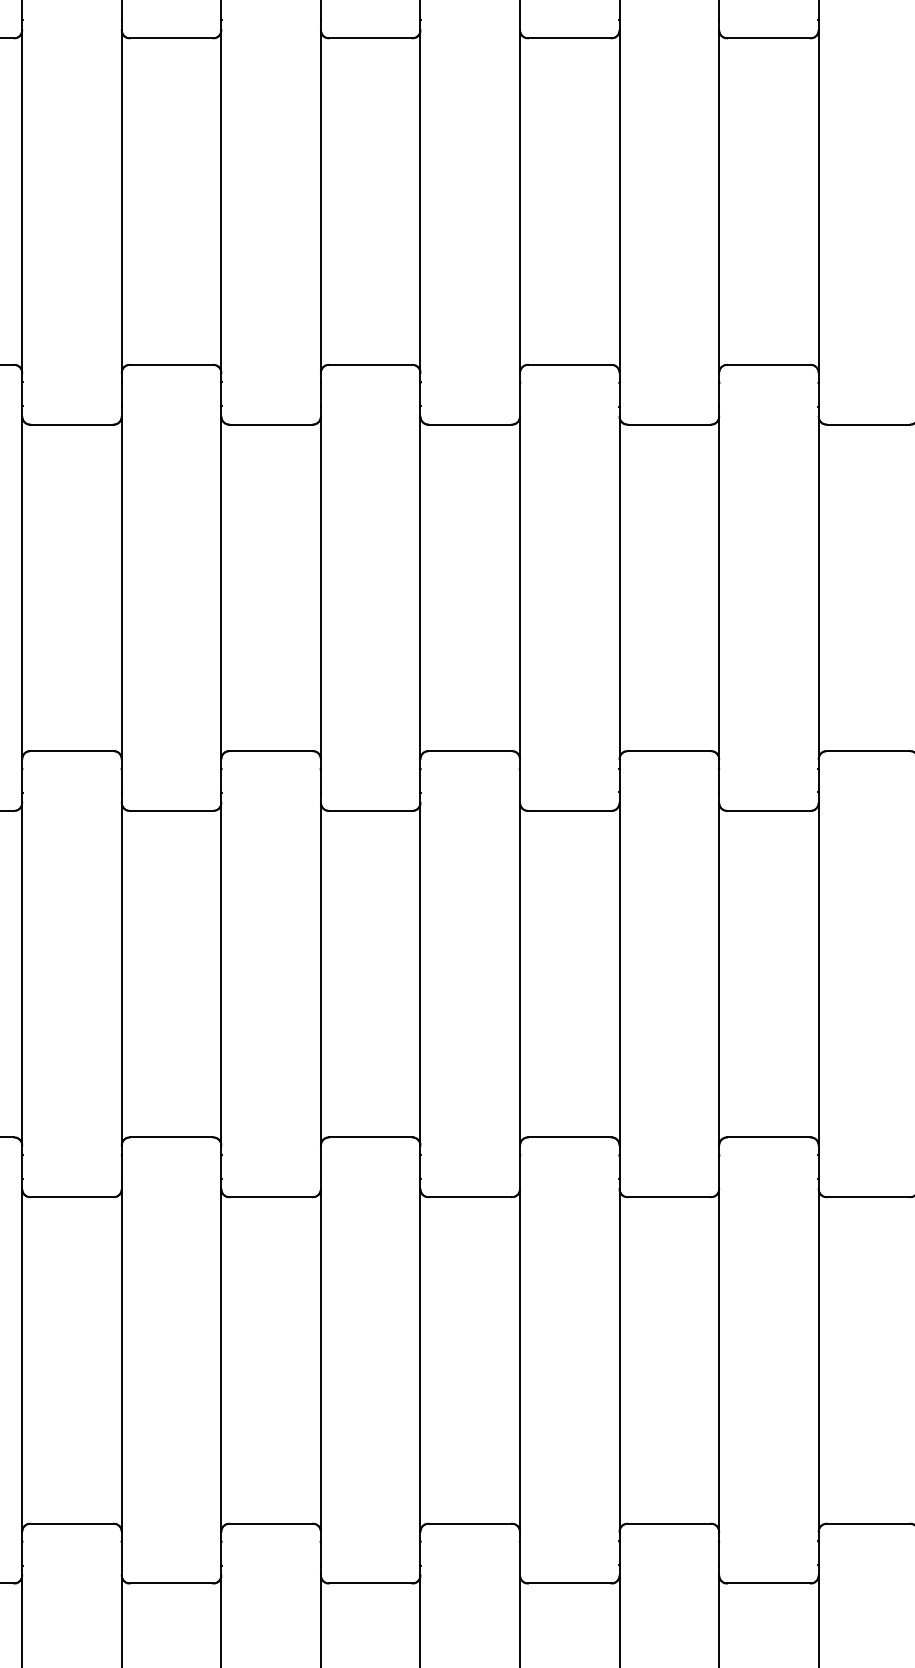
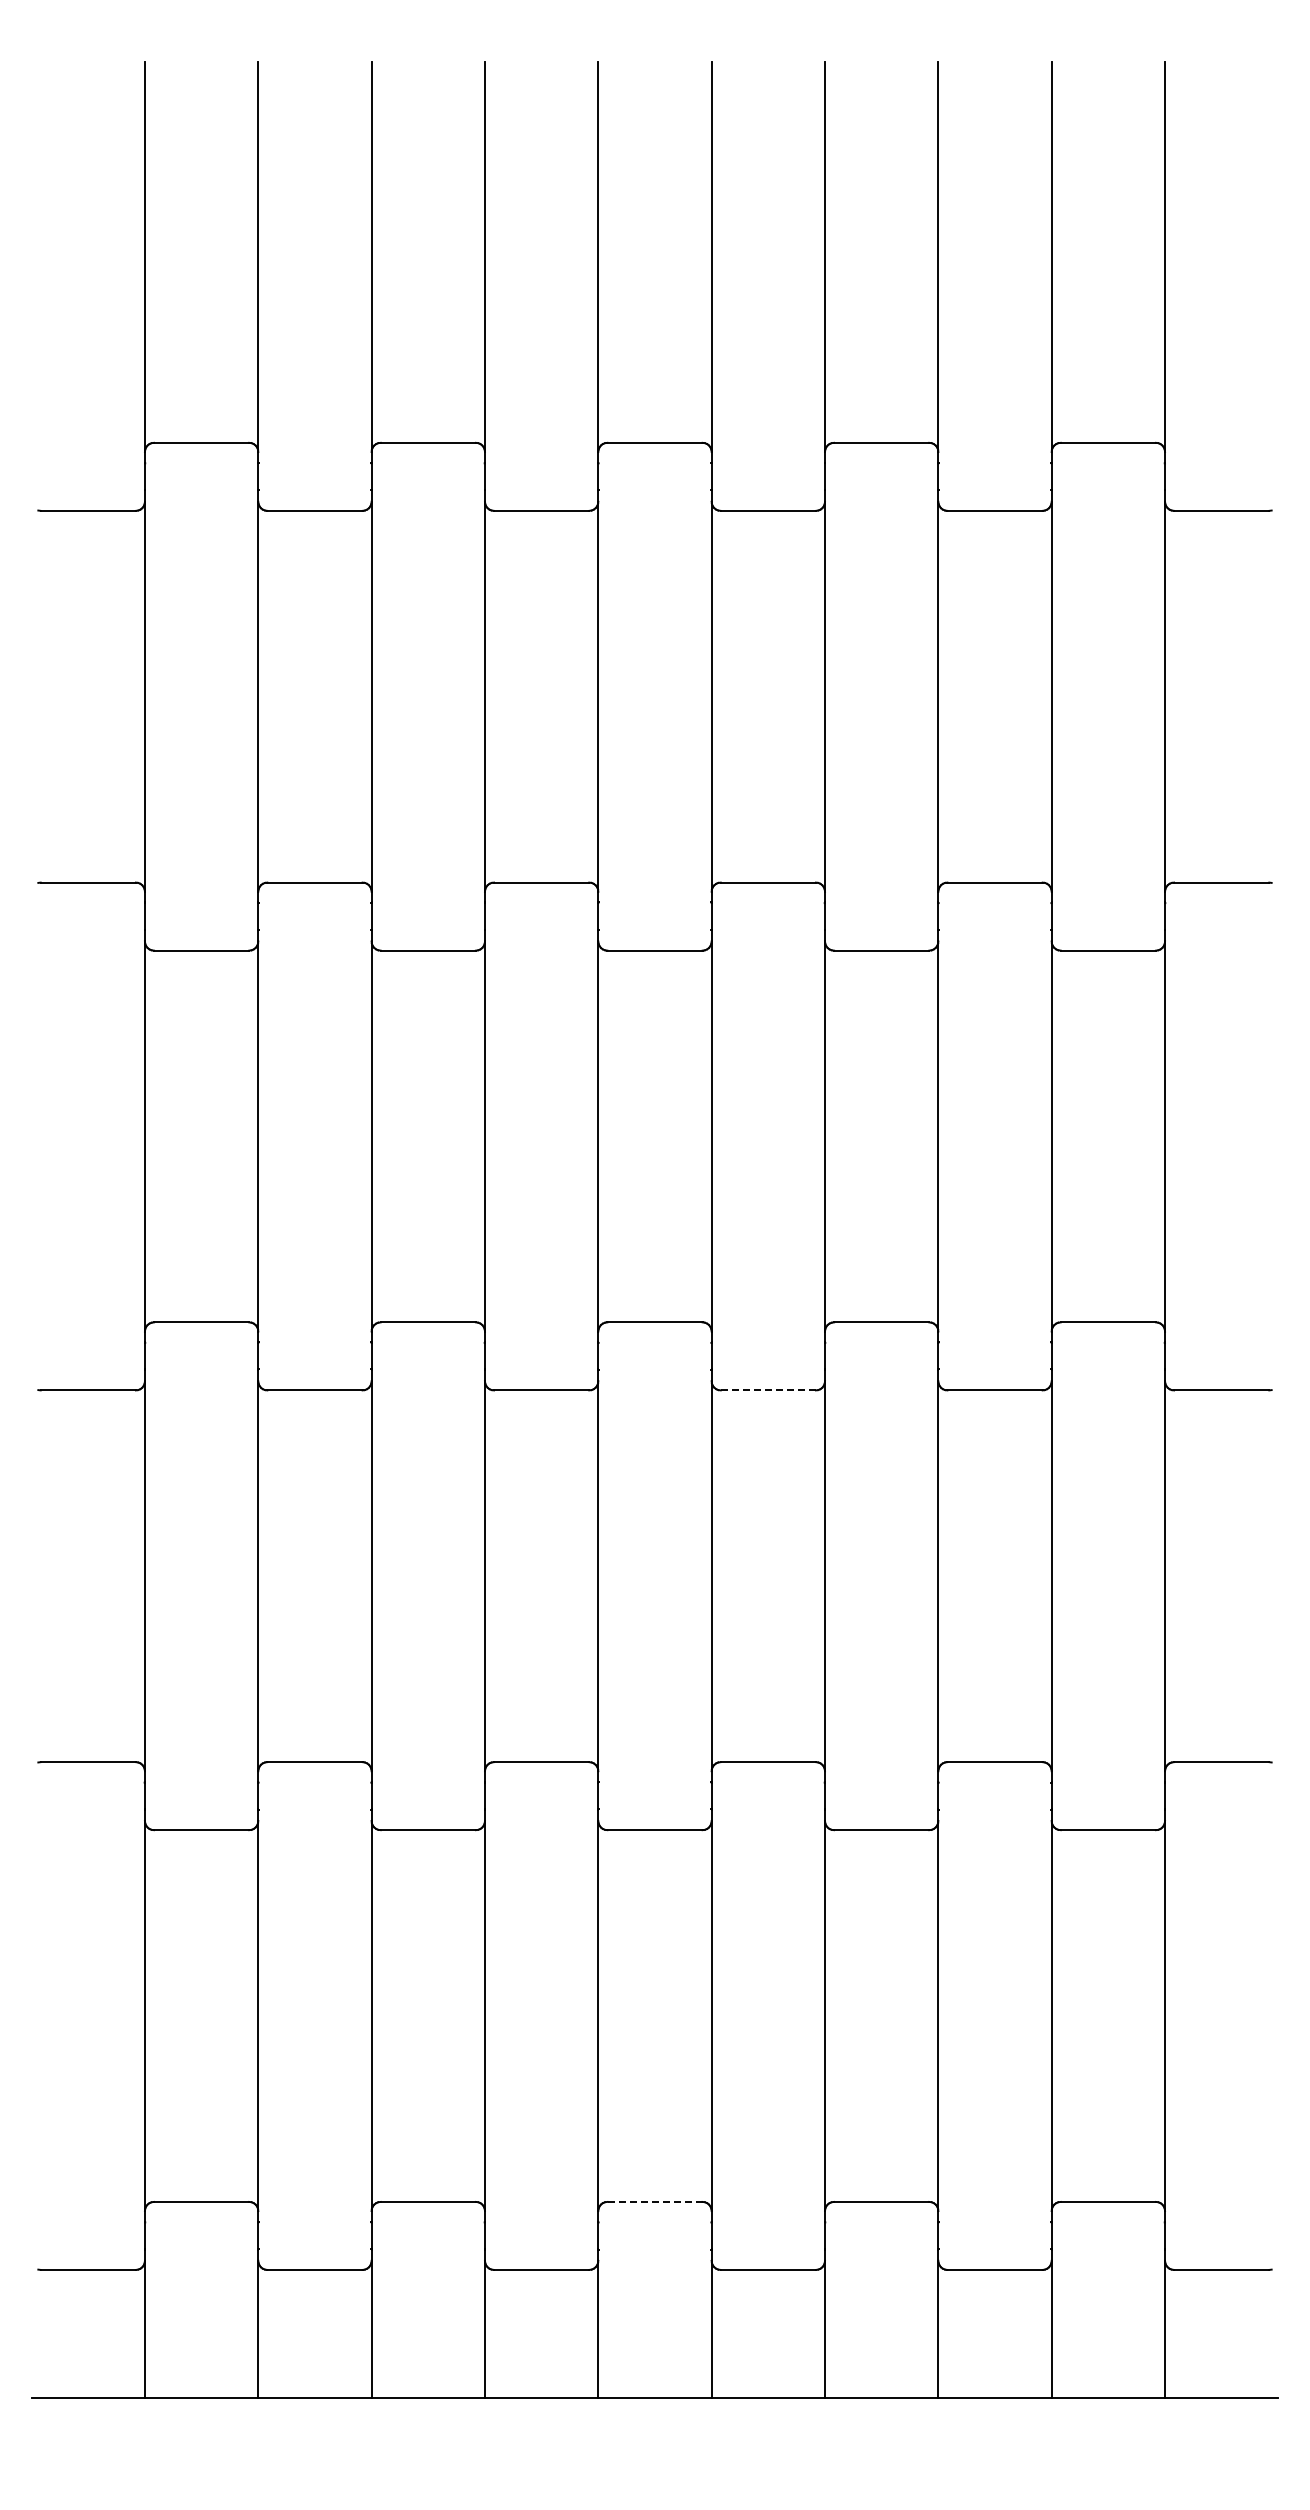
line: (569, 810) -> (768, 1390), solid -> dashed
line: (470, 1523) -> (655, 2201), solid -> dashed

